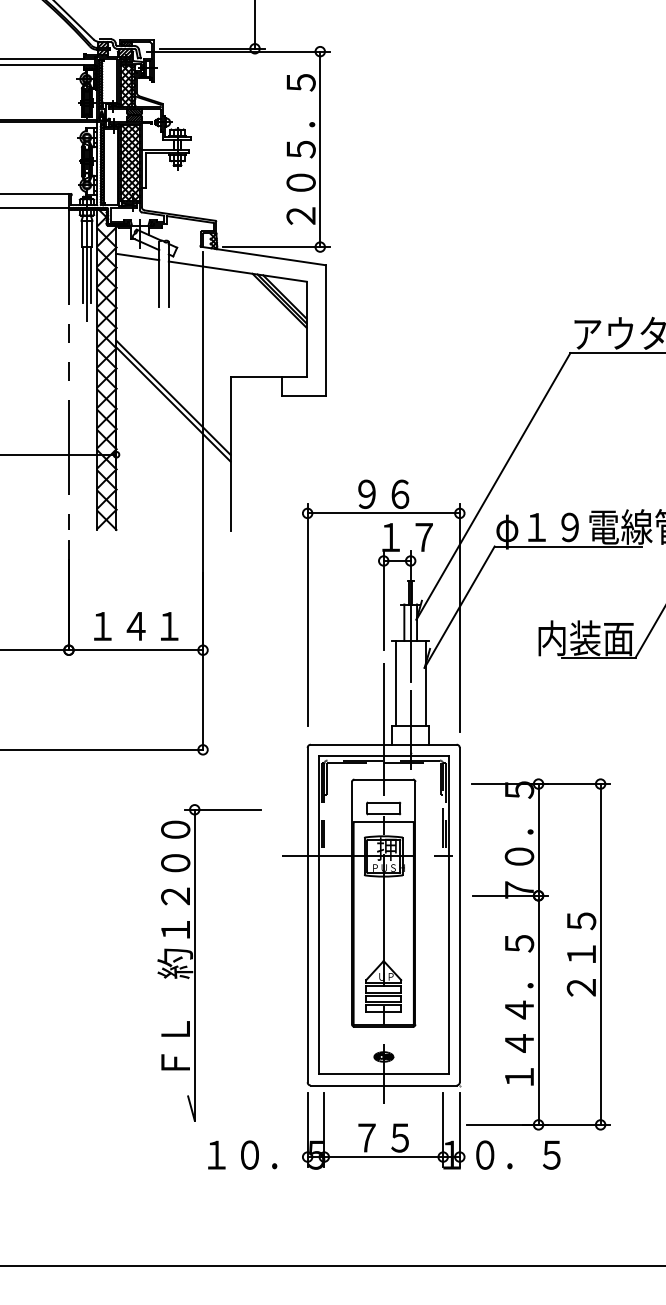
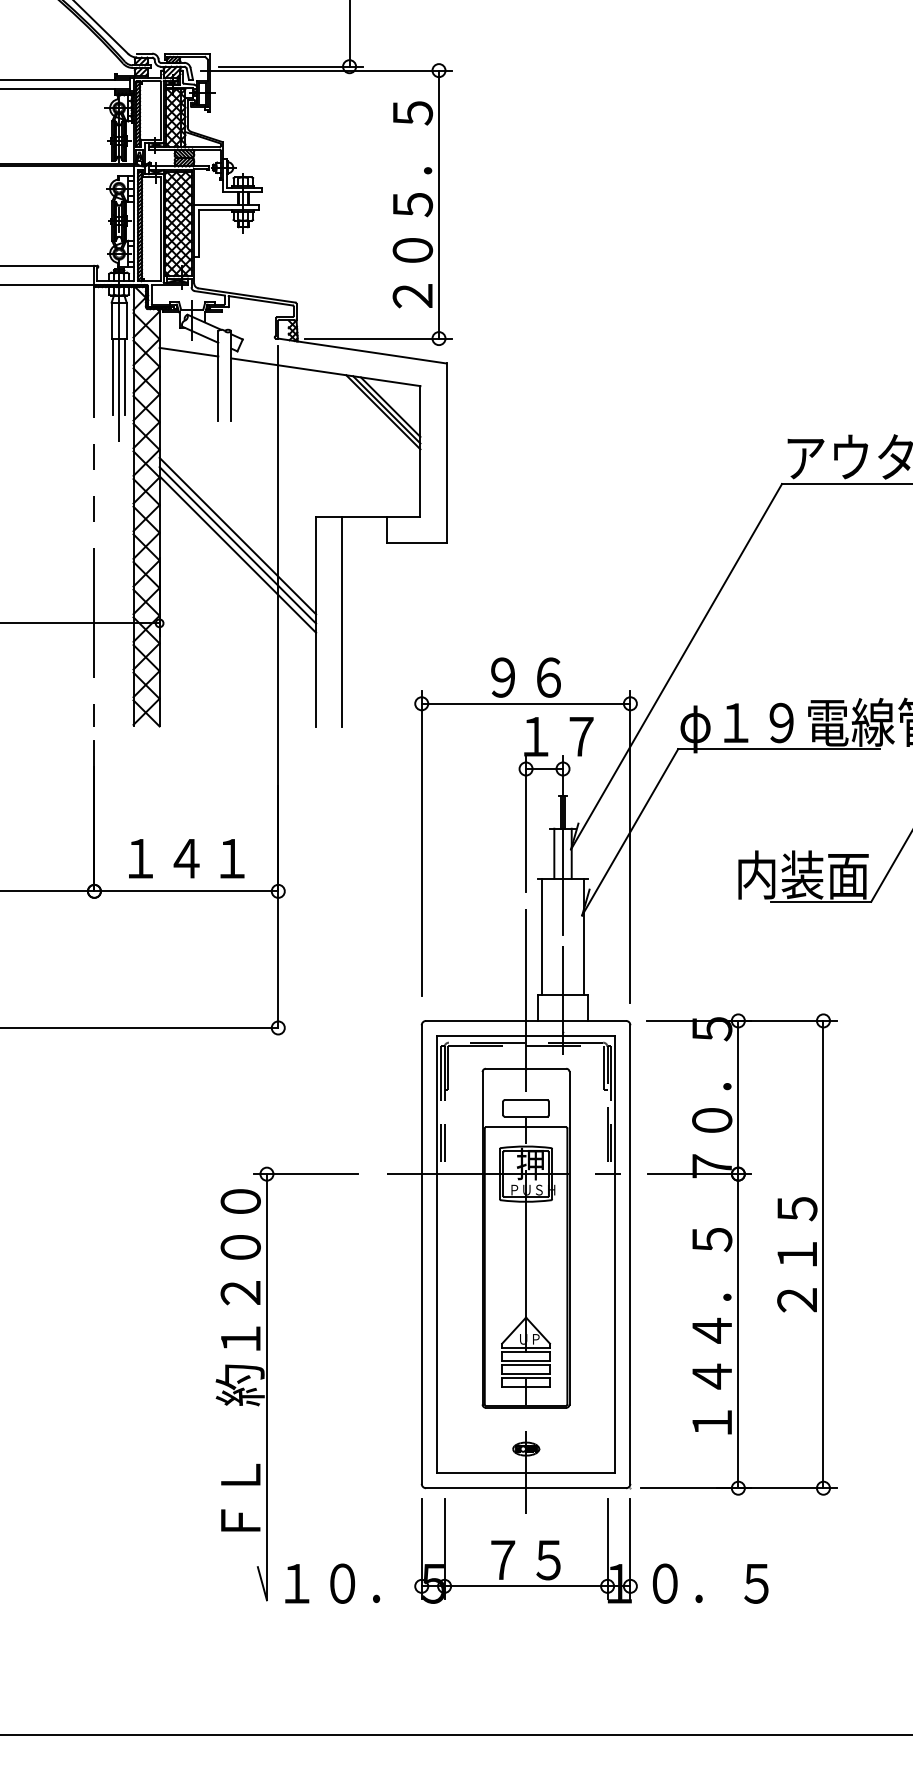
line: (173, 390) -> (237, 535), added
line: (249, 453) -> (342, 621), added
part: (538, 954) -> (738, 1254), moved
part: (195, 962) -> (267, 1383), moved

